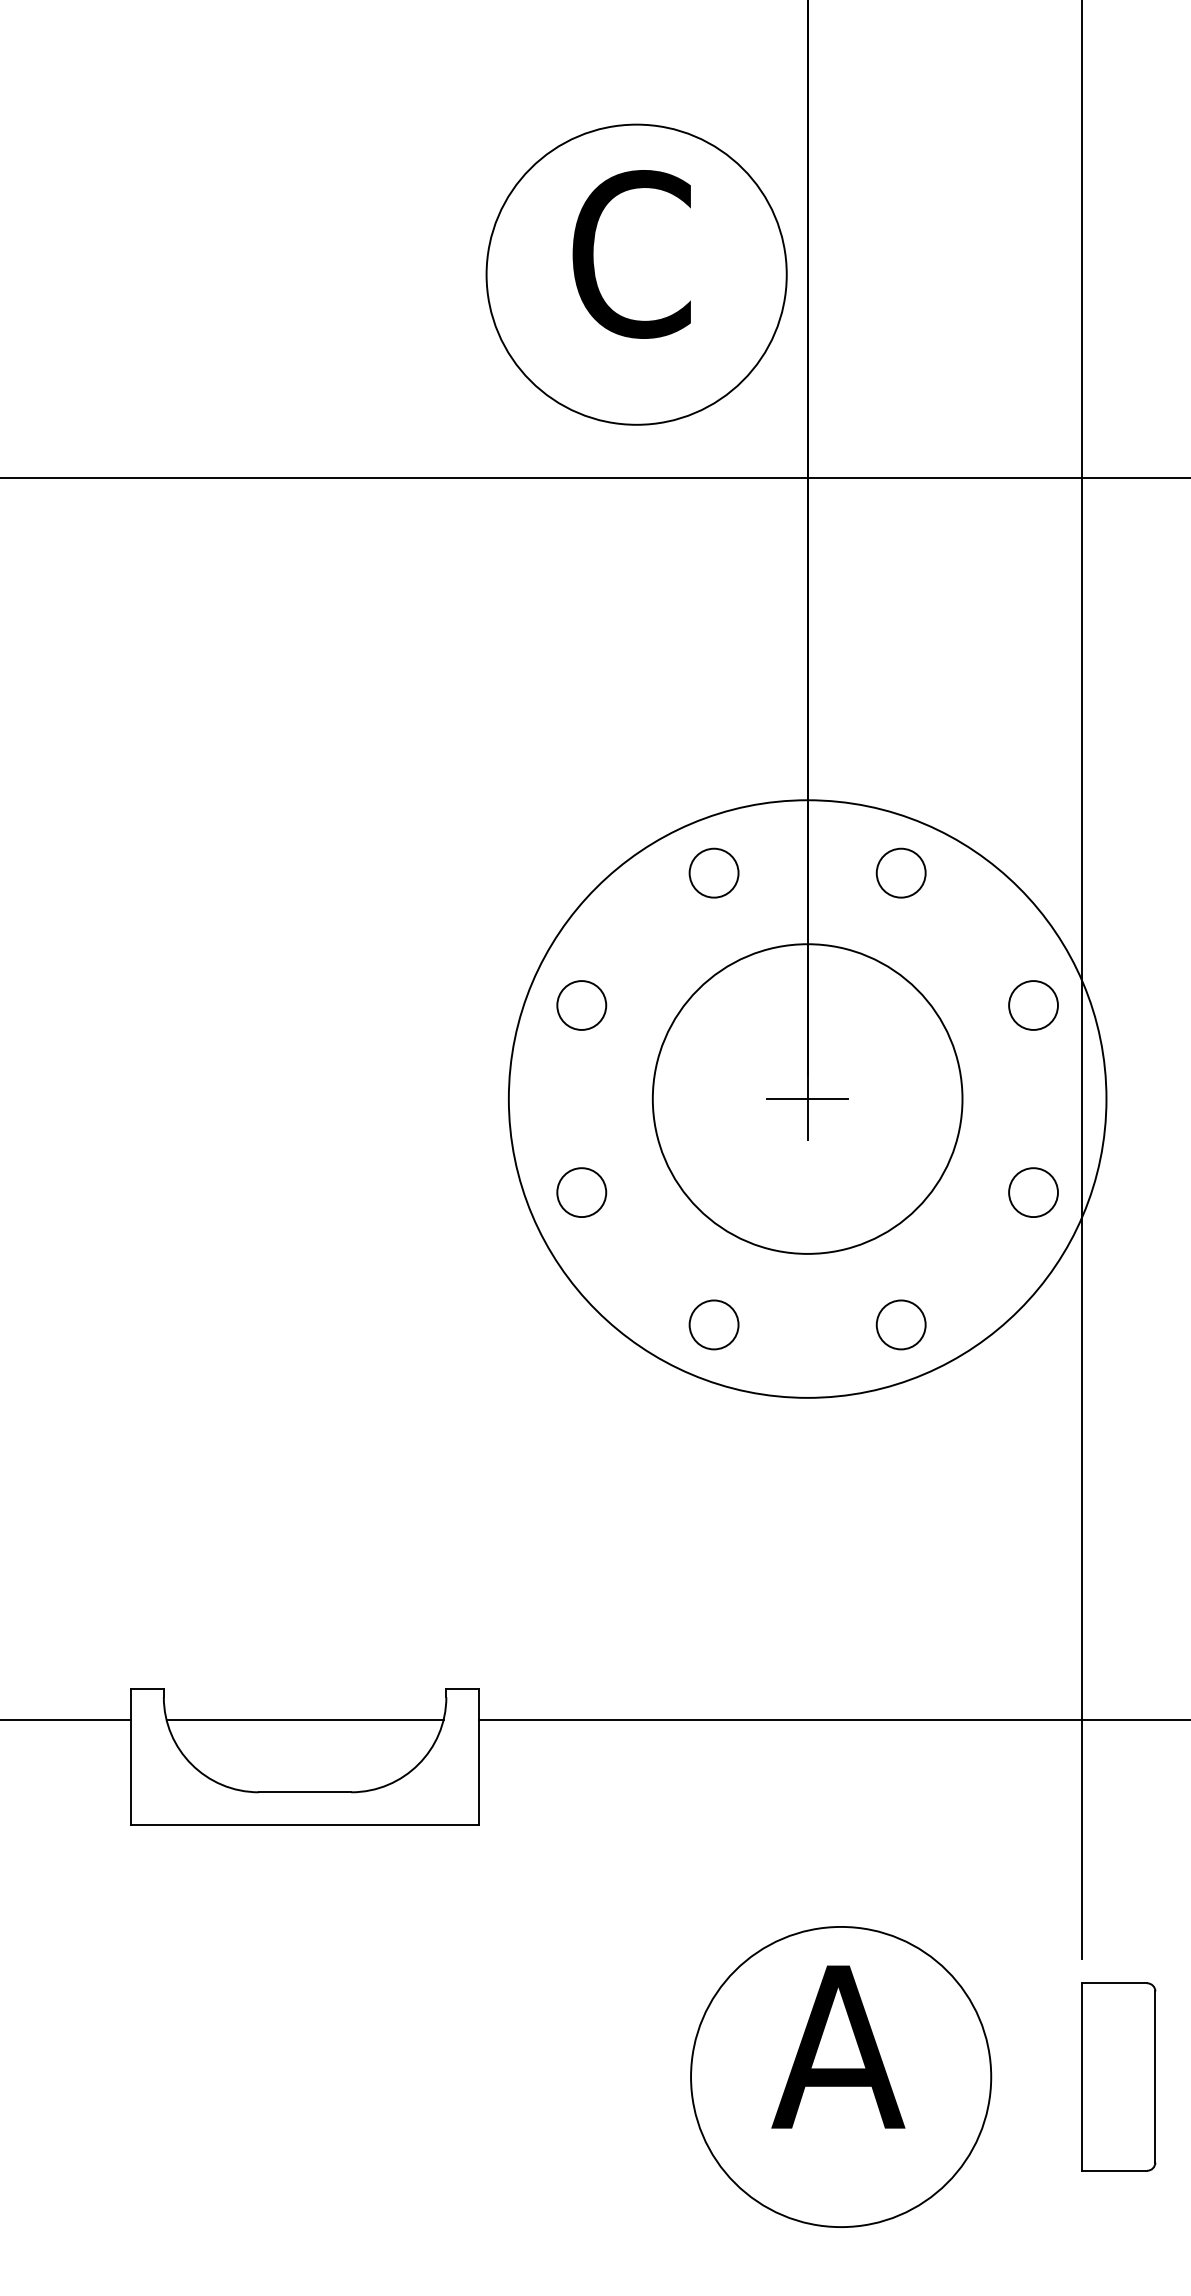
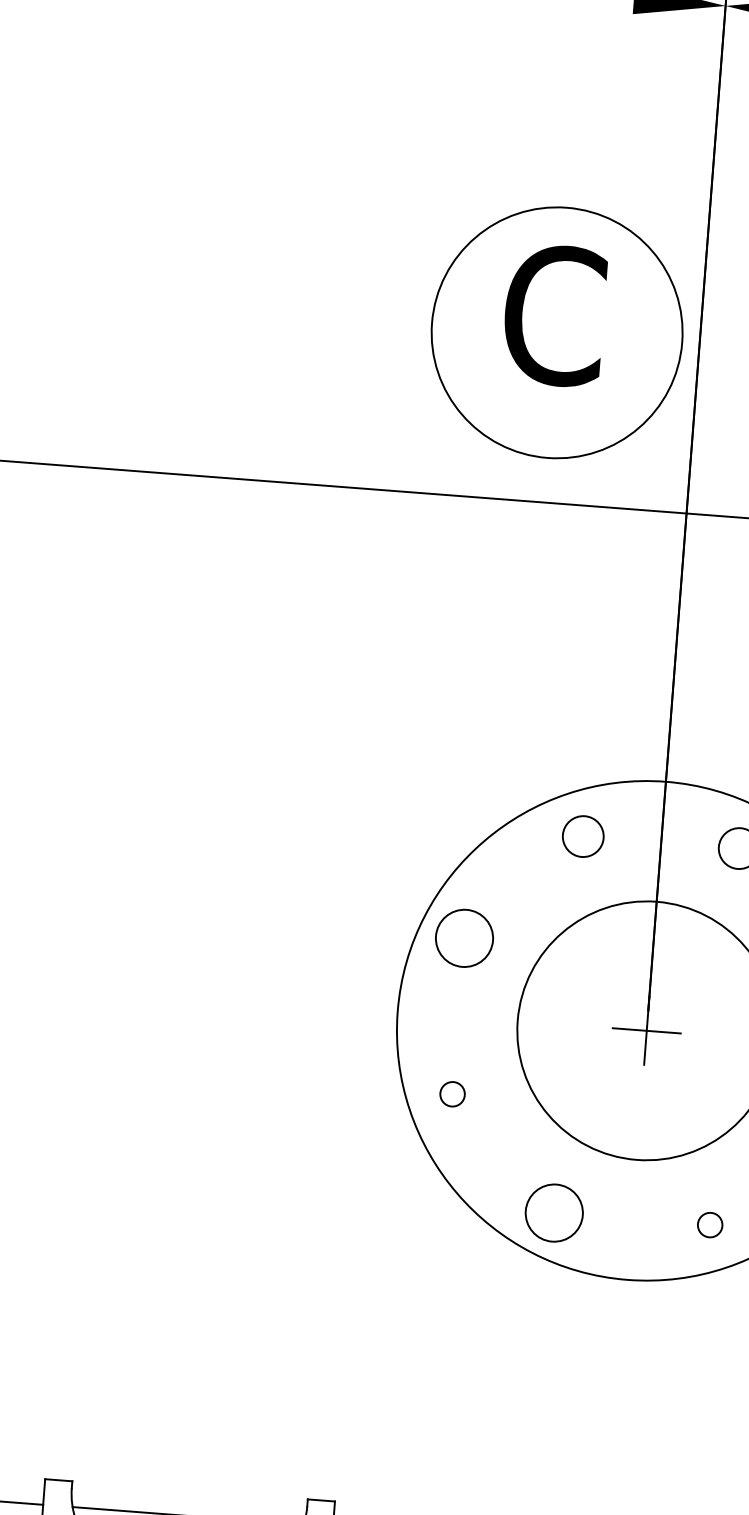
circle: (581, 1005) -> (464, 938), size x1.4
circle: (581, 1192) -> (452, 1094), size x0.6
circle: (713, 1324) -> (553, 1212), size x1.4
circle: (900, 1324) -> (709, 1224), size x0.6

